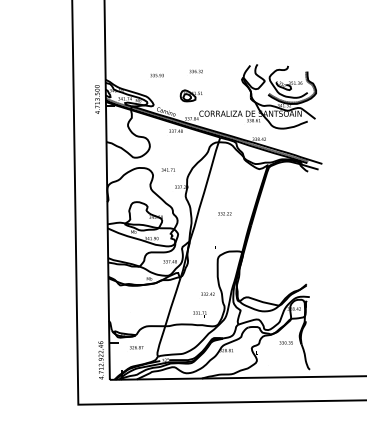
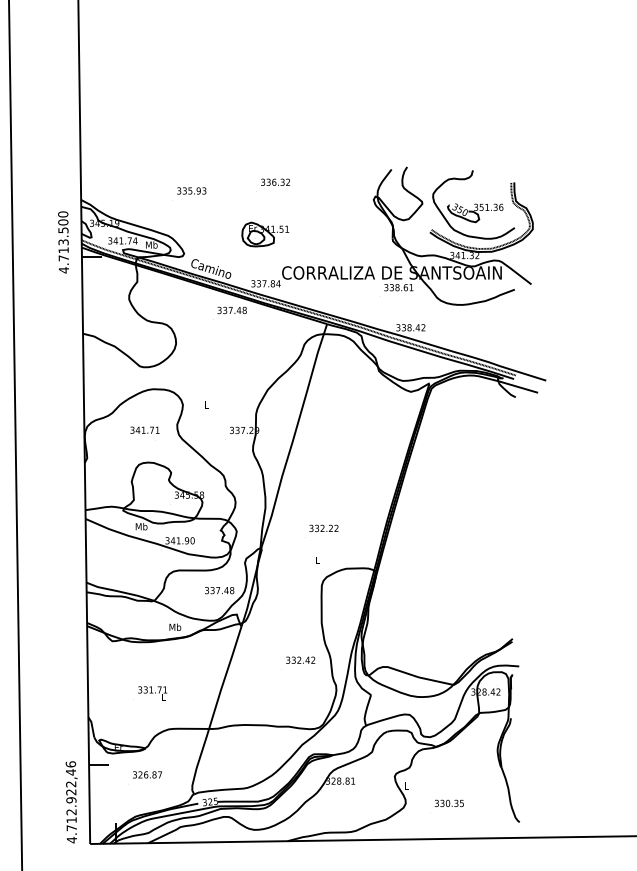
text: (167, 169) -> (143, 429), moved
text: (224, 213) -> (323, 527), moved
text: (199, 314) -> (151, 693), moved
text: (285, 342) -> (447, 802), moved

